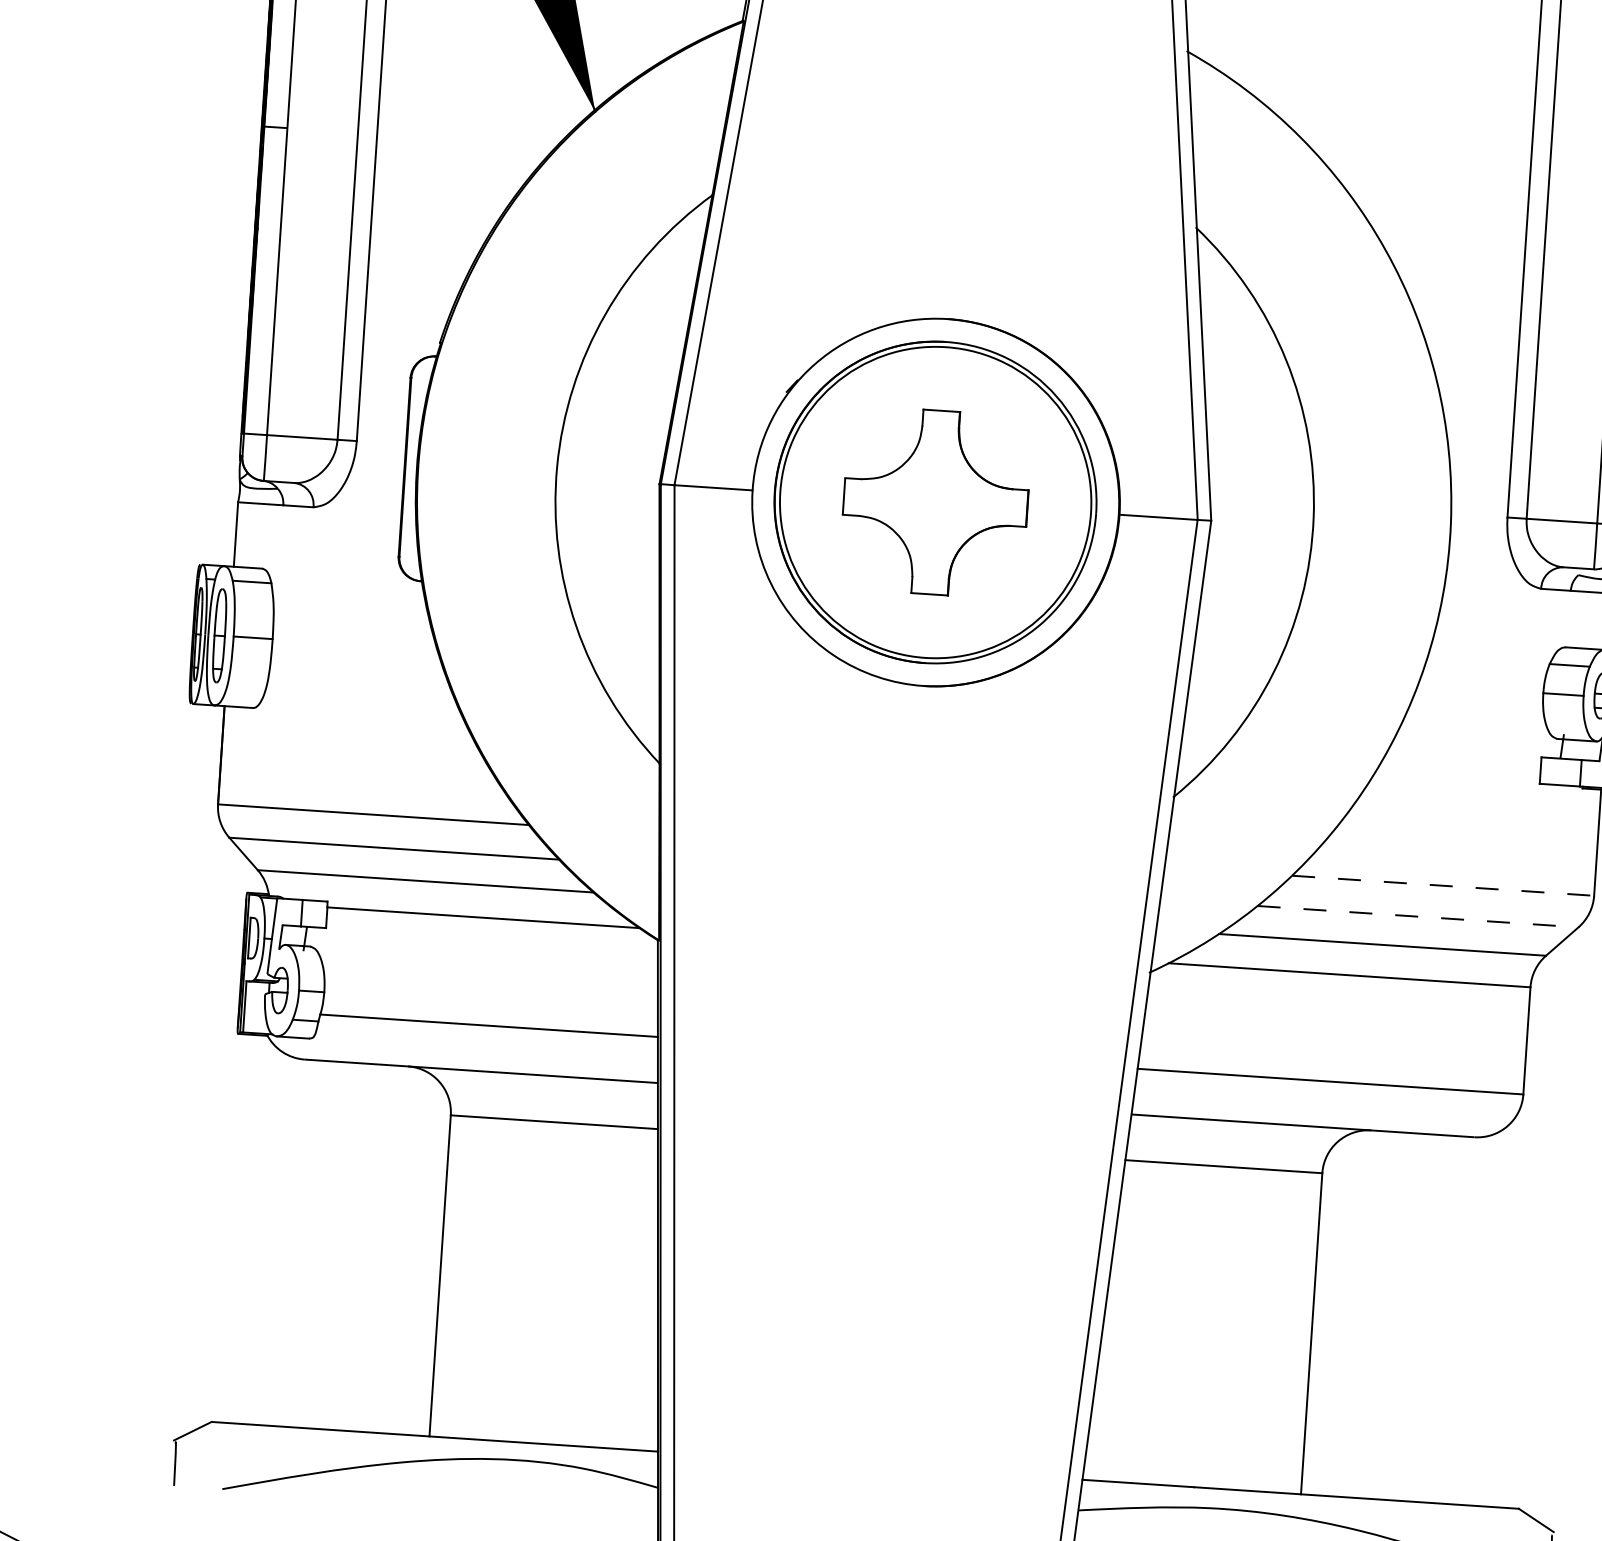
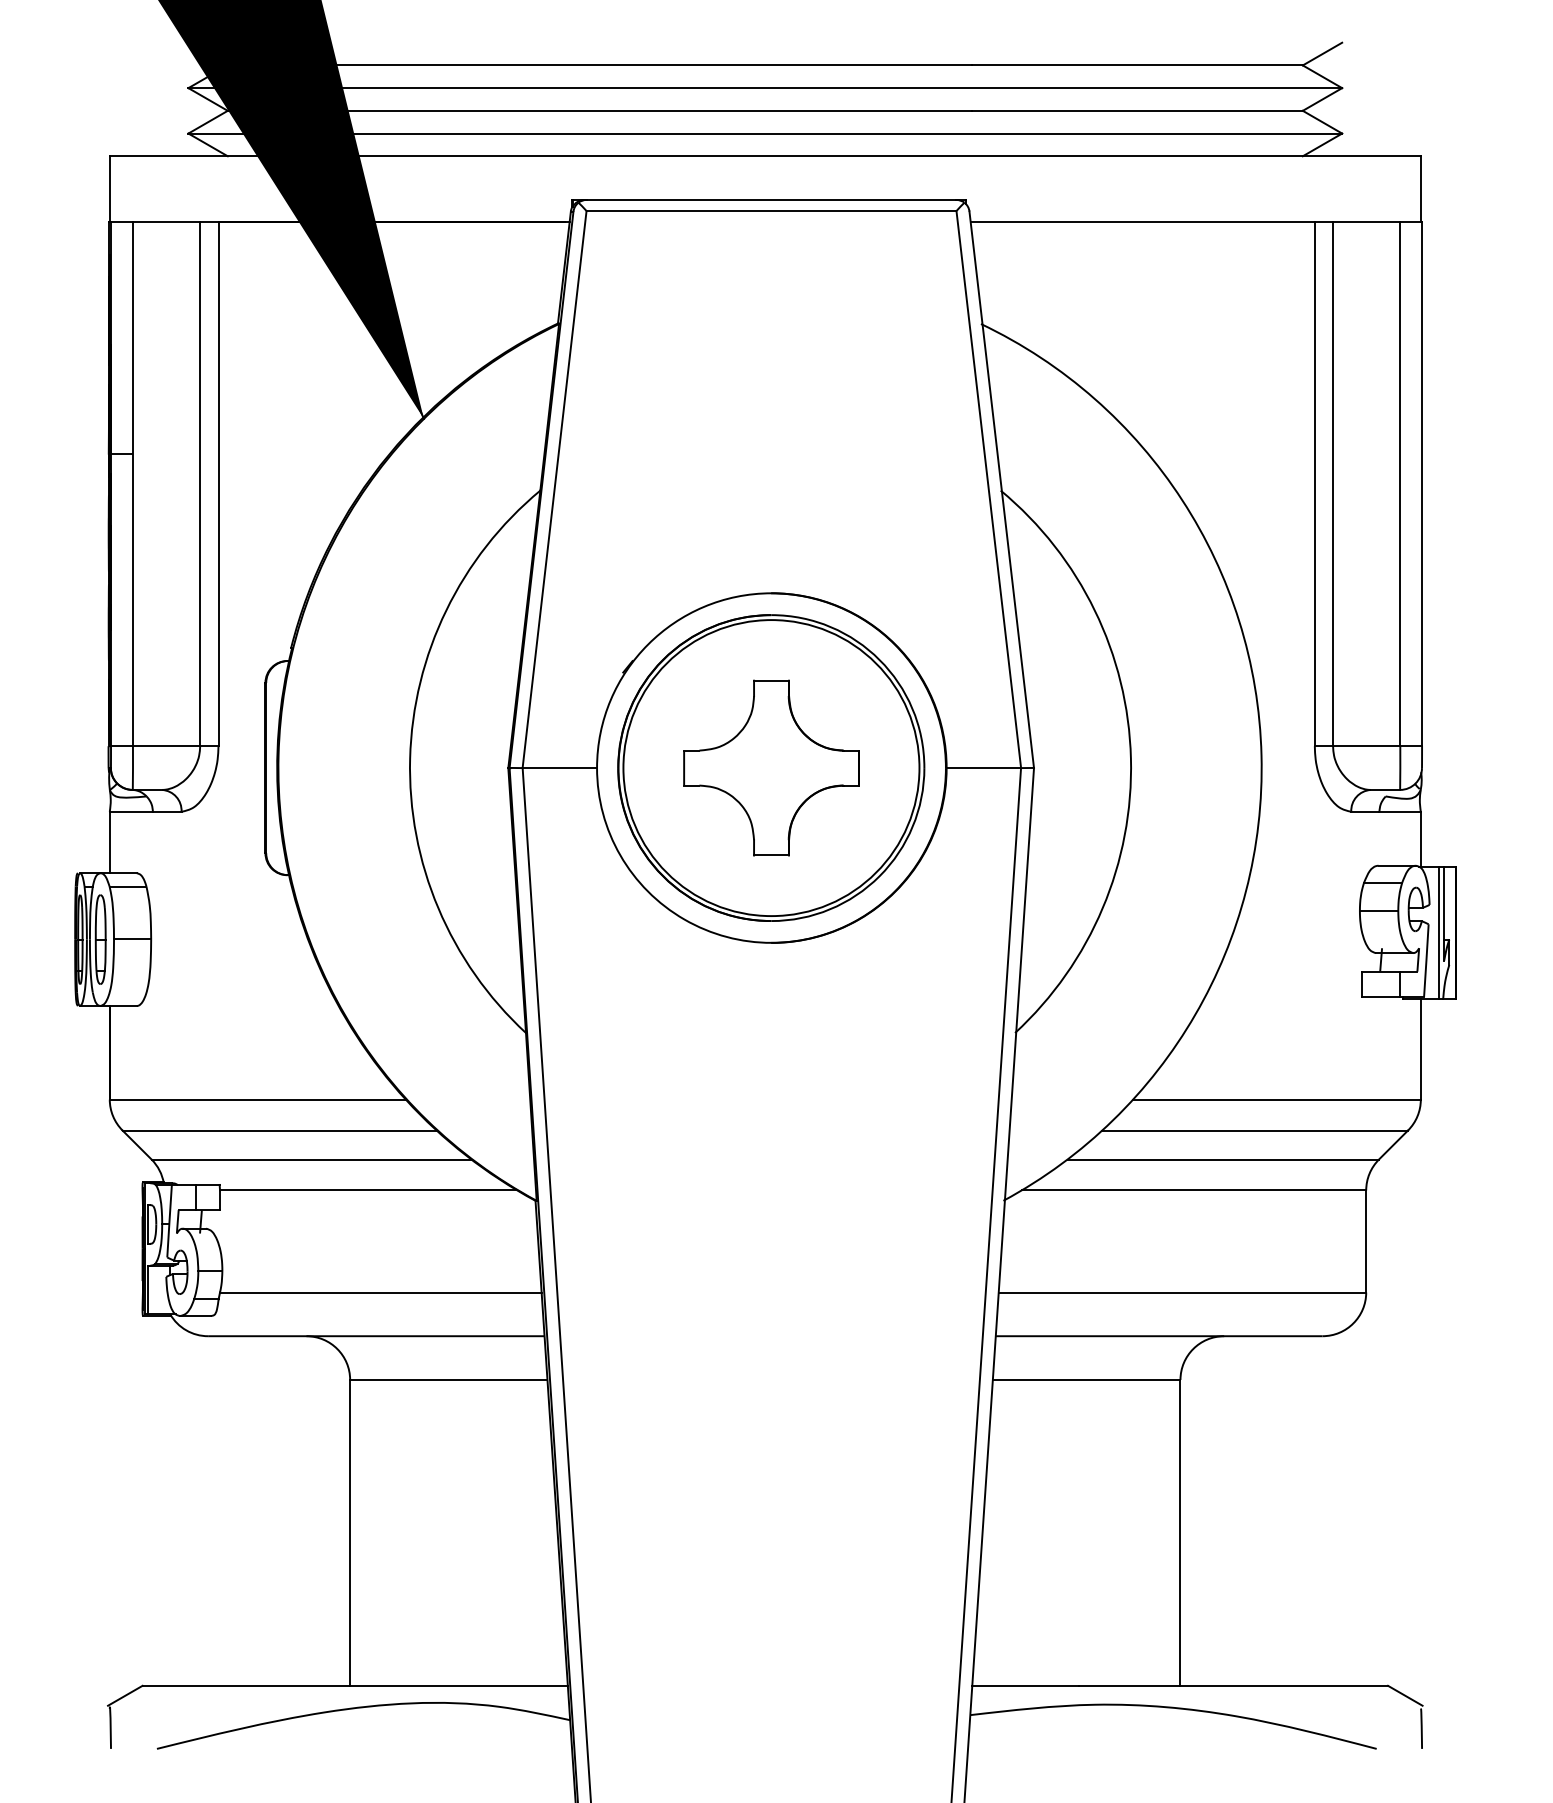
line: (1442, 885) -> (1276, 1099), dashed -> solid
line: (1418, 916) -> (1255, 1130), dashed -> solid

